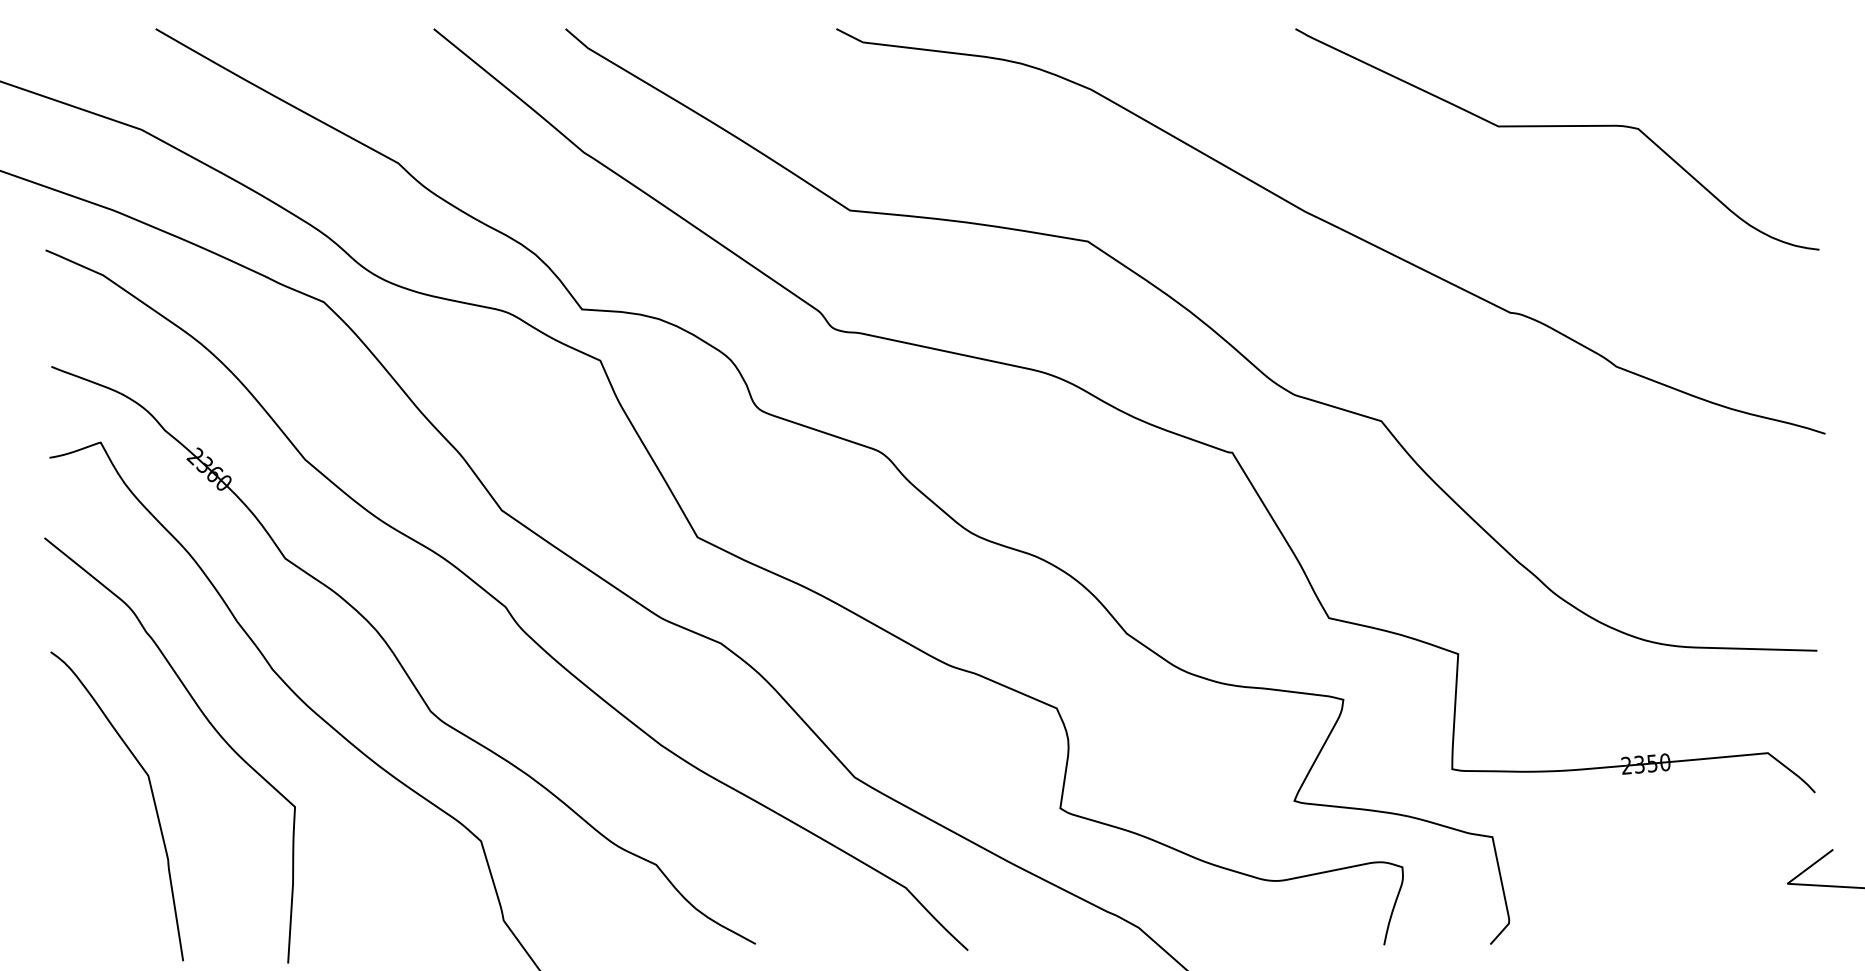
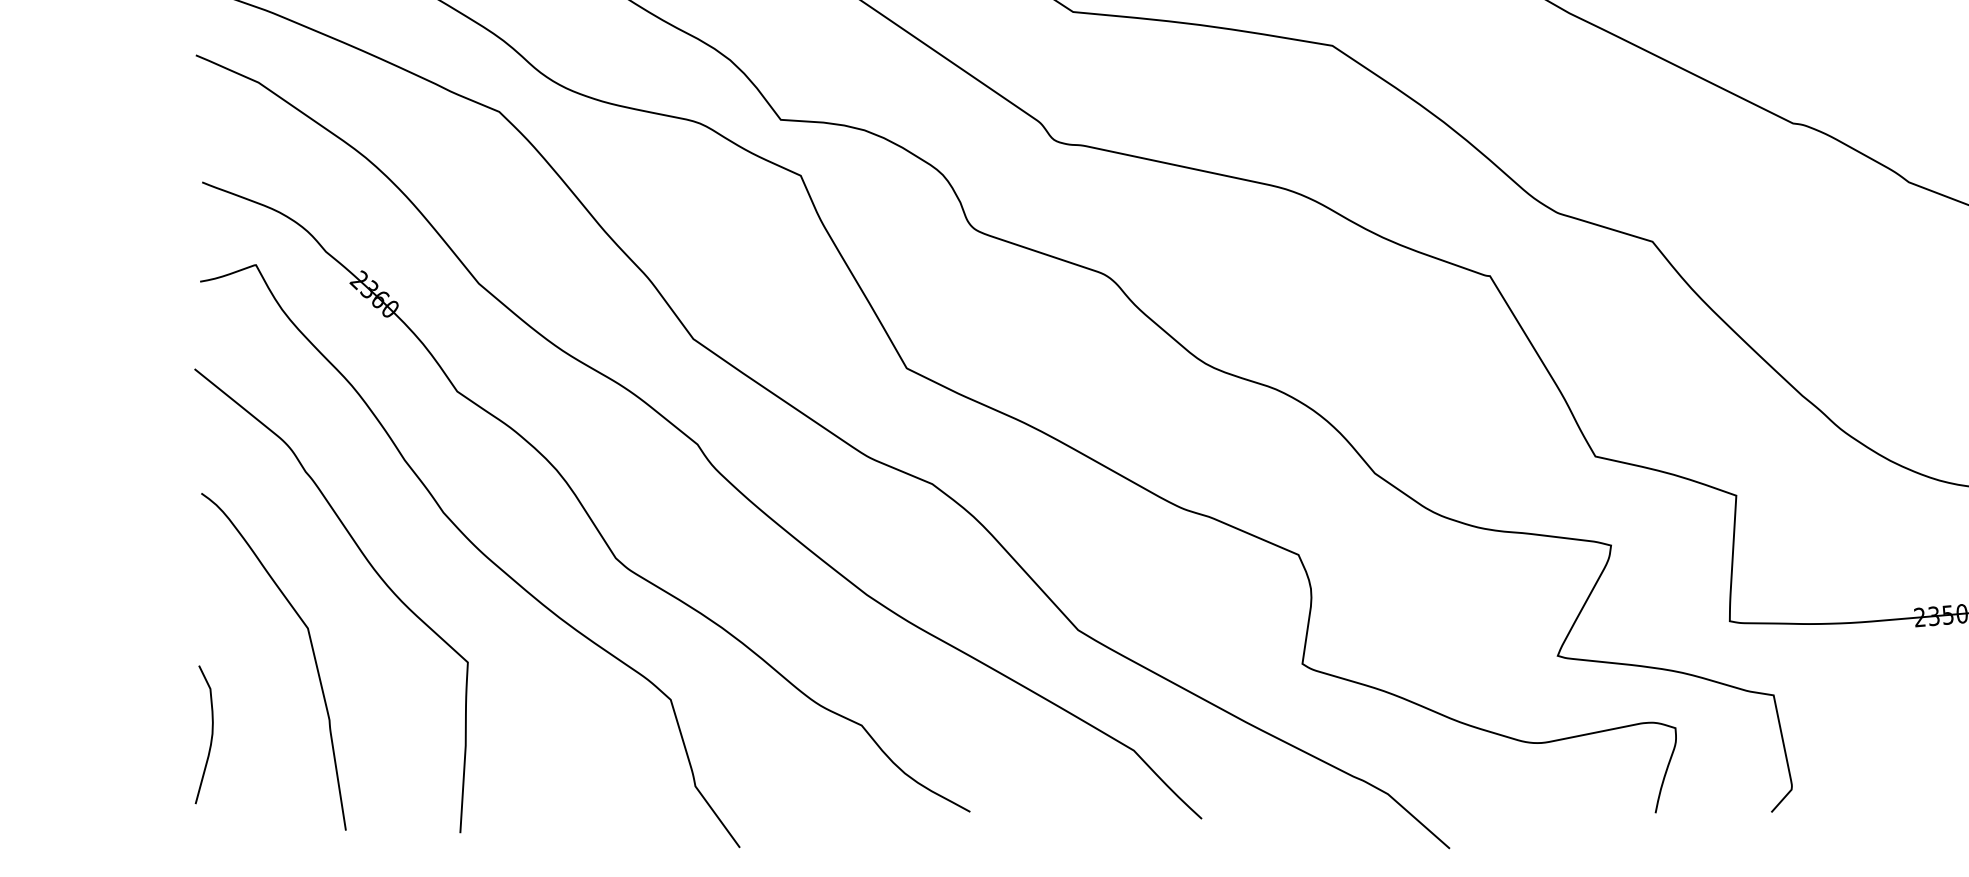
curve: (59, 873) -> (211, 734), added

